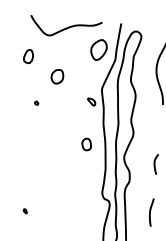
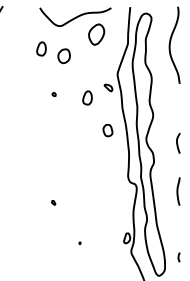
part: (98, 49) -> (96, 34), moved
part: (56, 76) -> (63, 56), moved
part: (69, 109) -> (87, 97), added

